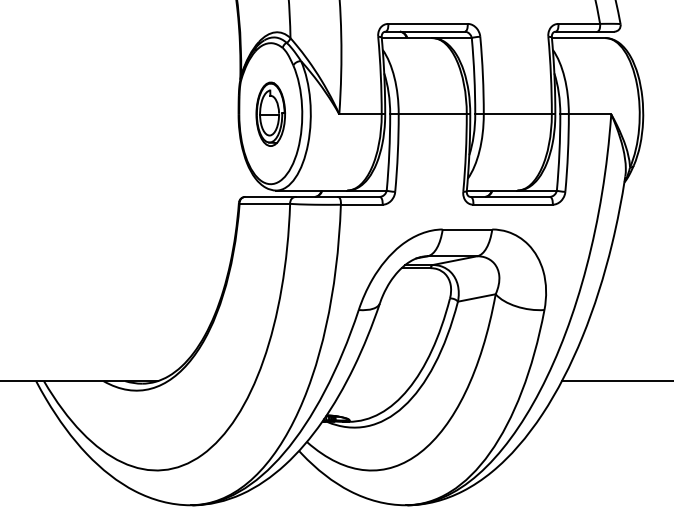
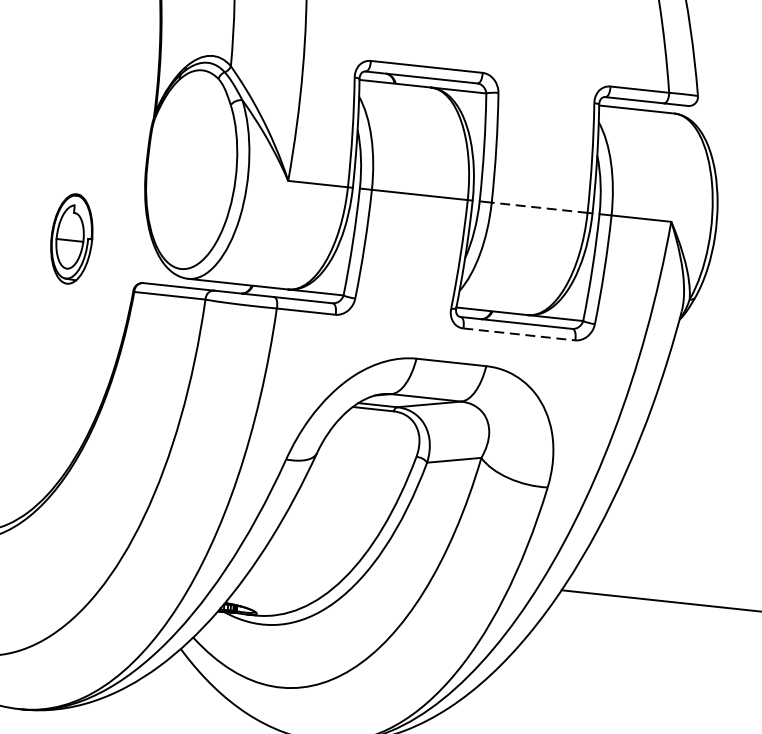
part: (270, 113) -> (71, 237), moved
line: (517, 114) -> (539, 207), solid -> dashed
line: (513, 204) -> (519, 334), solid -> dashed

